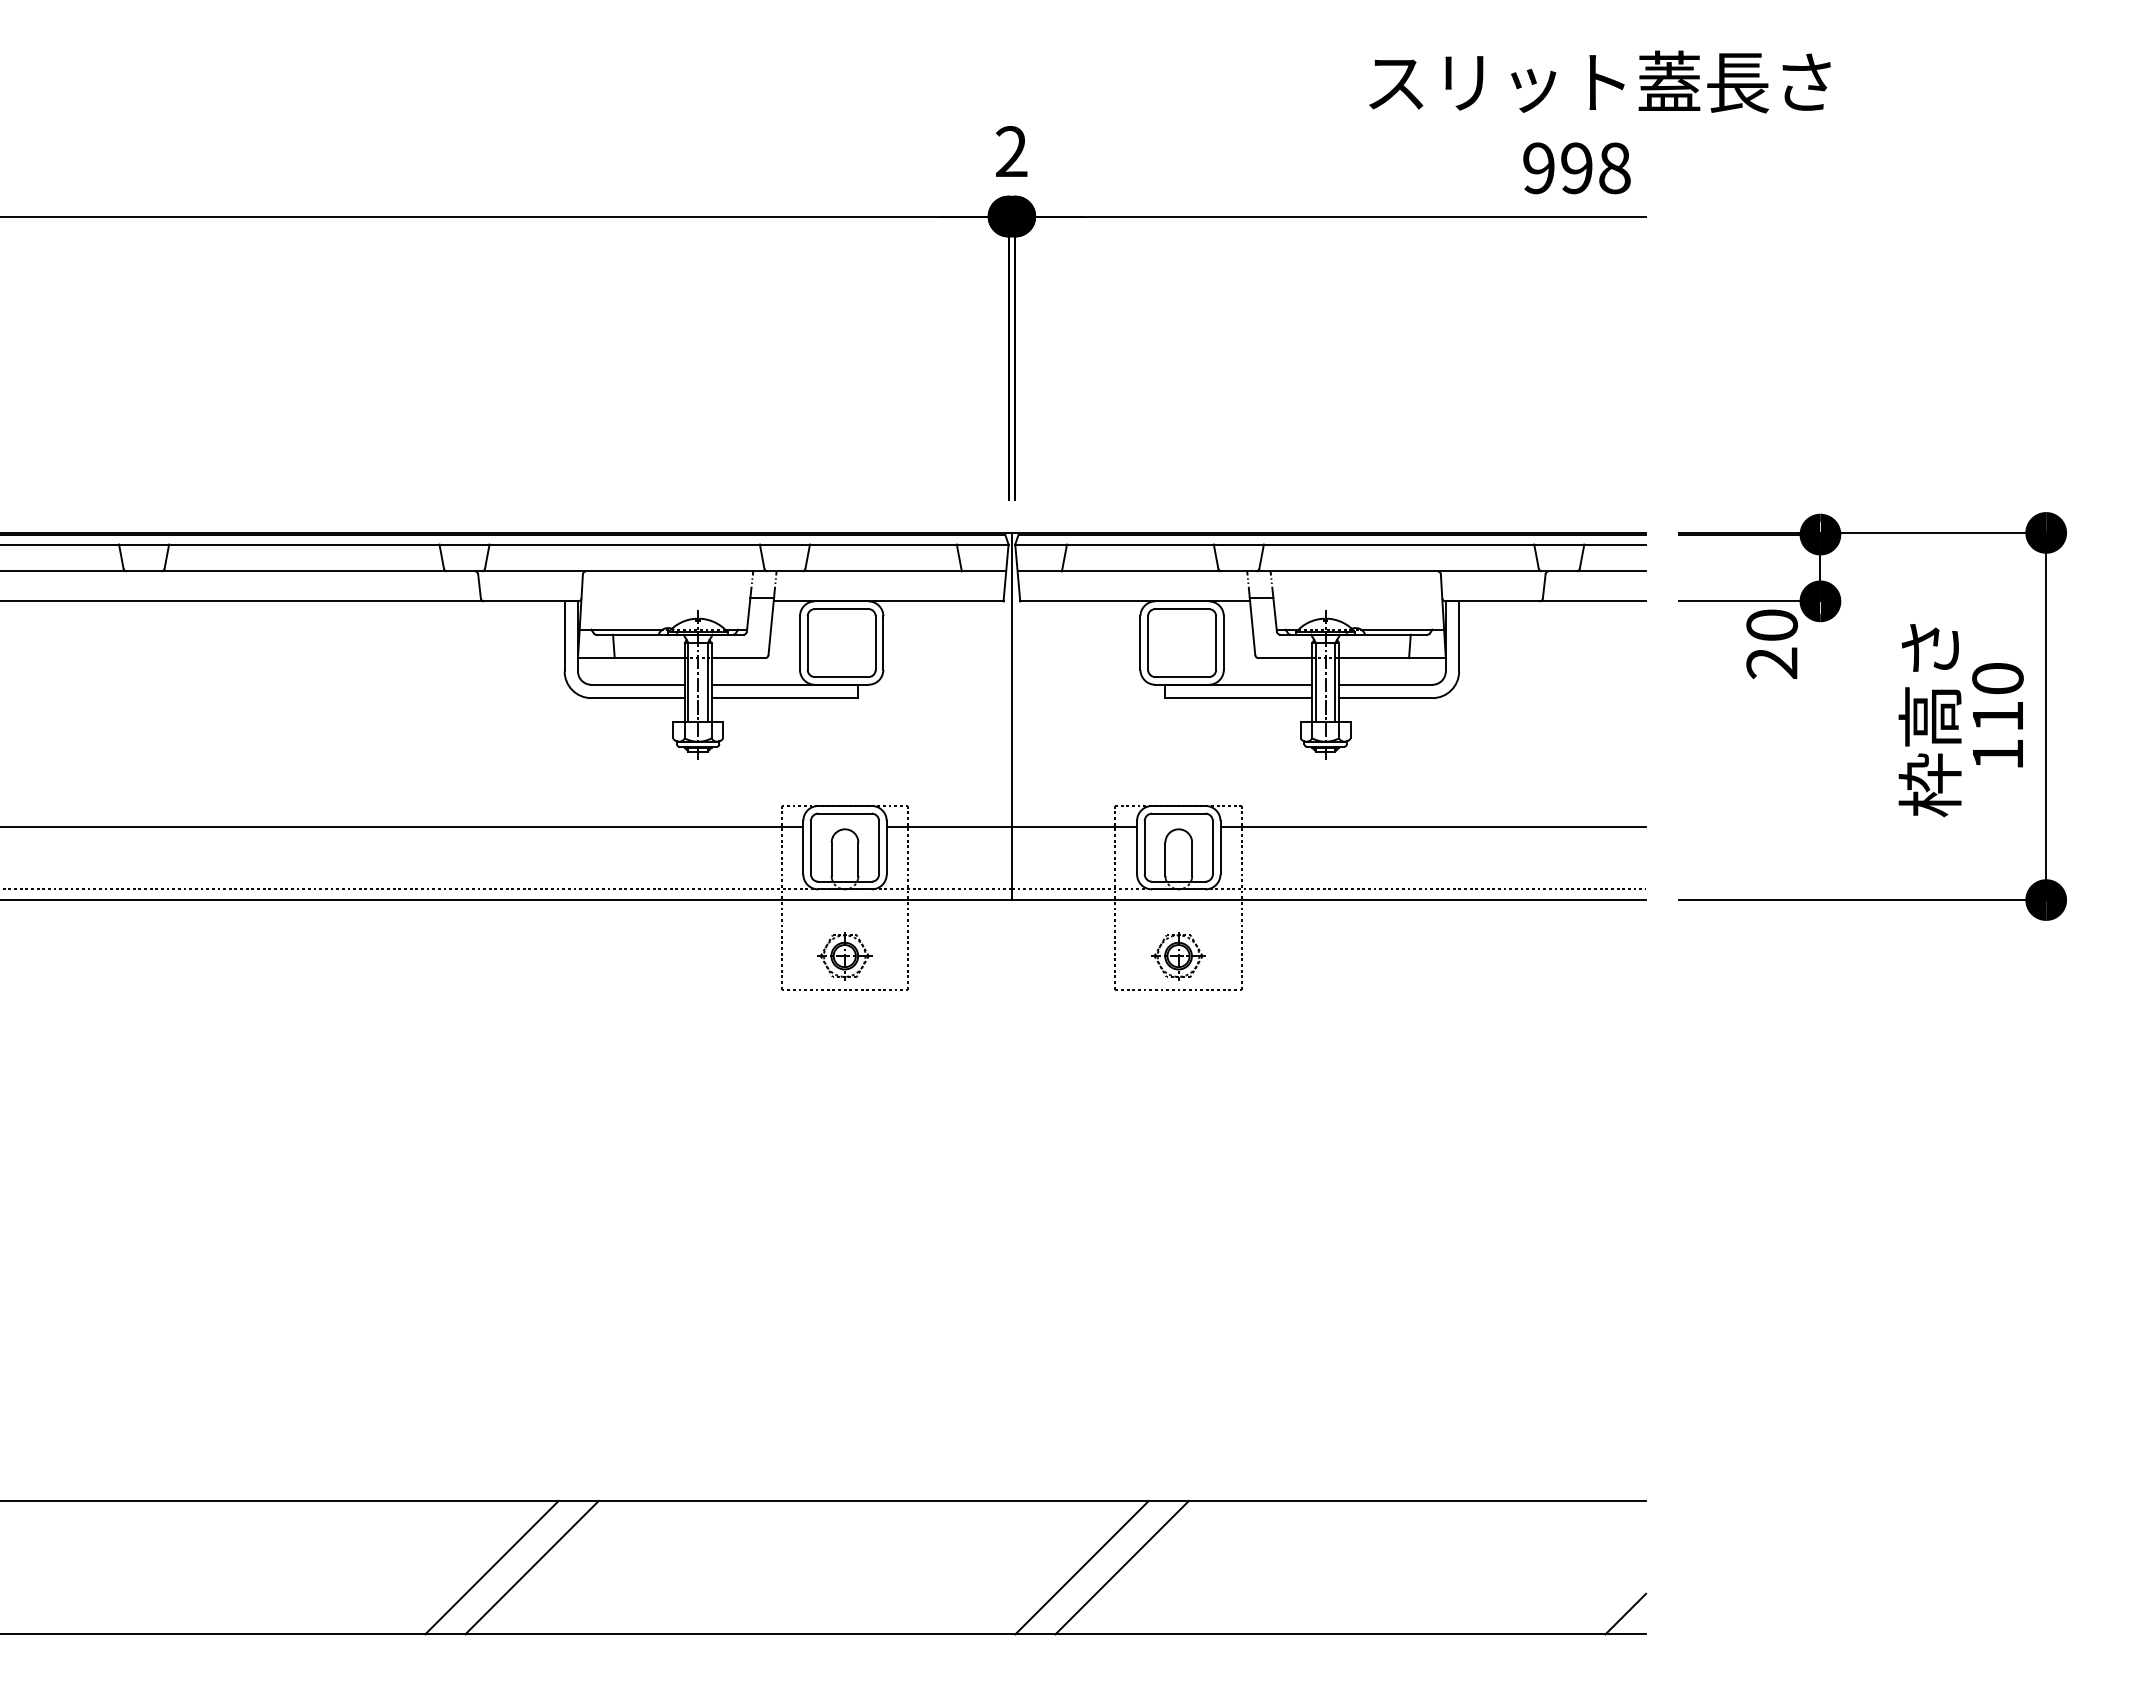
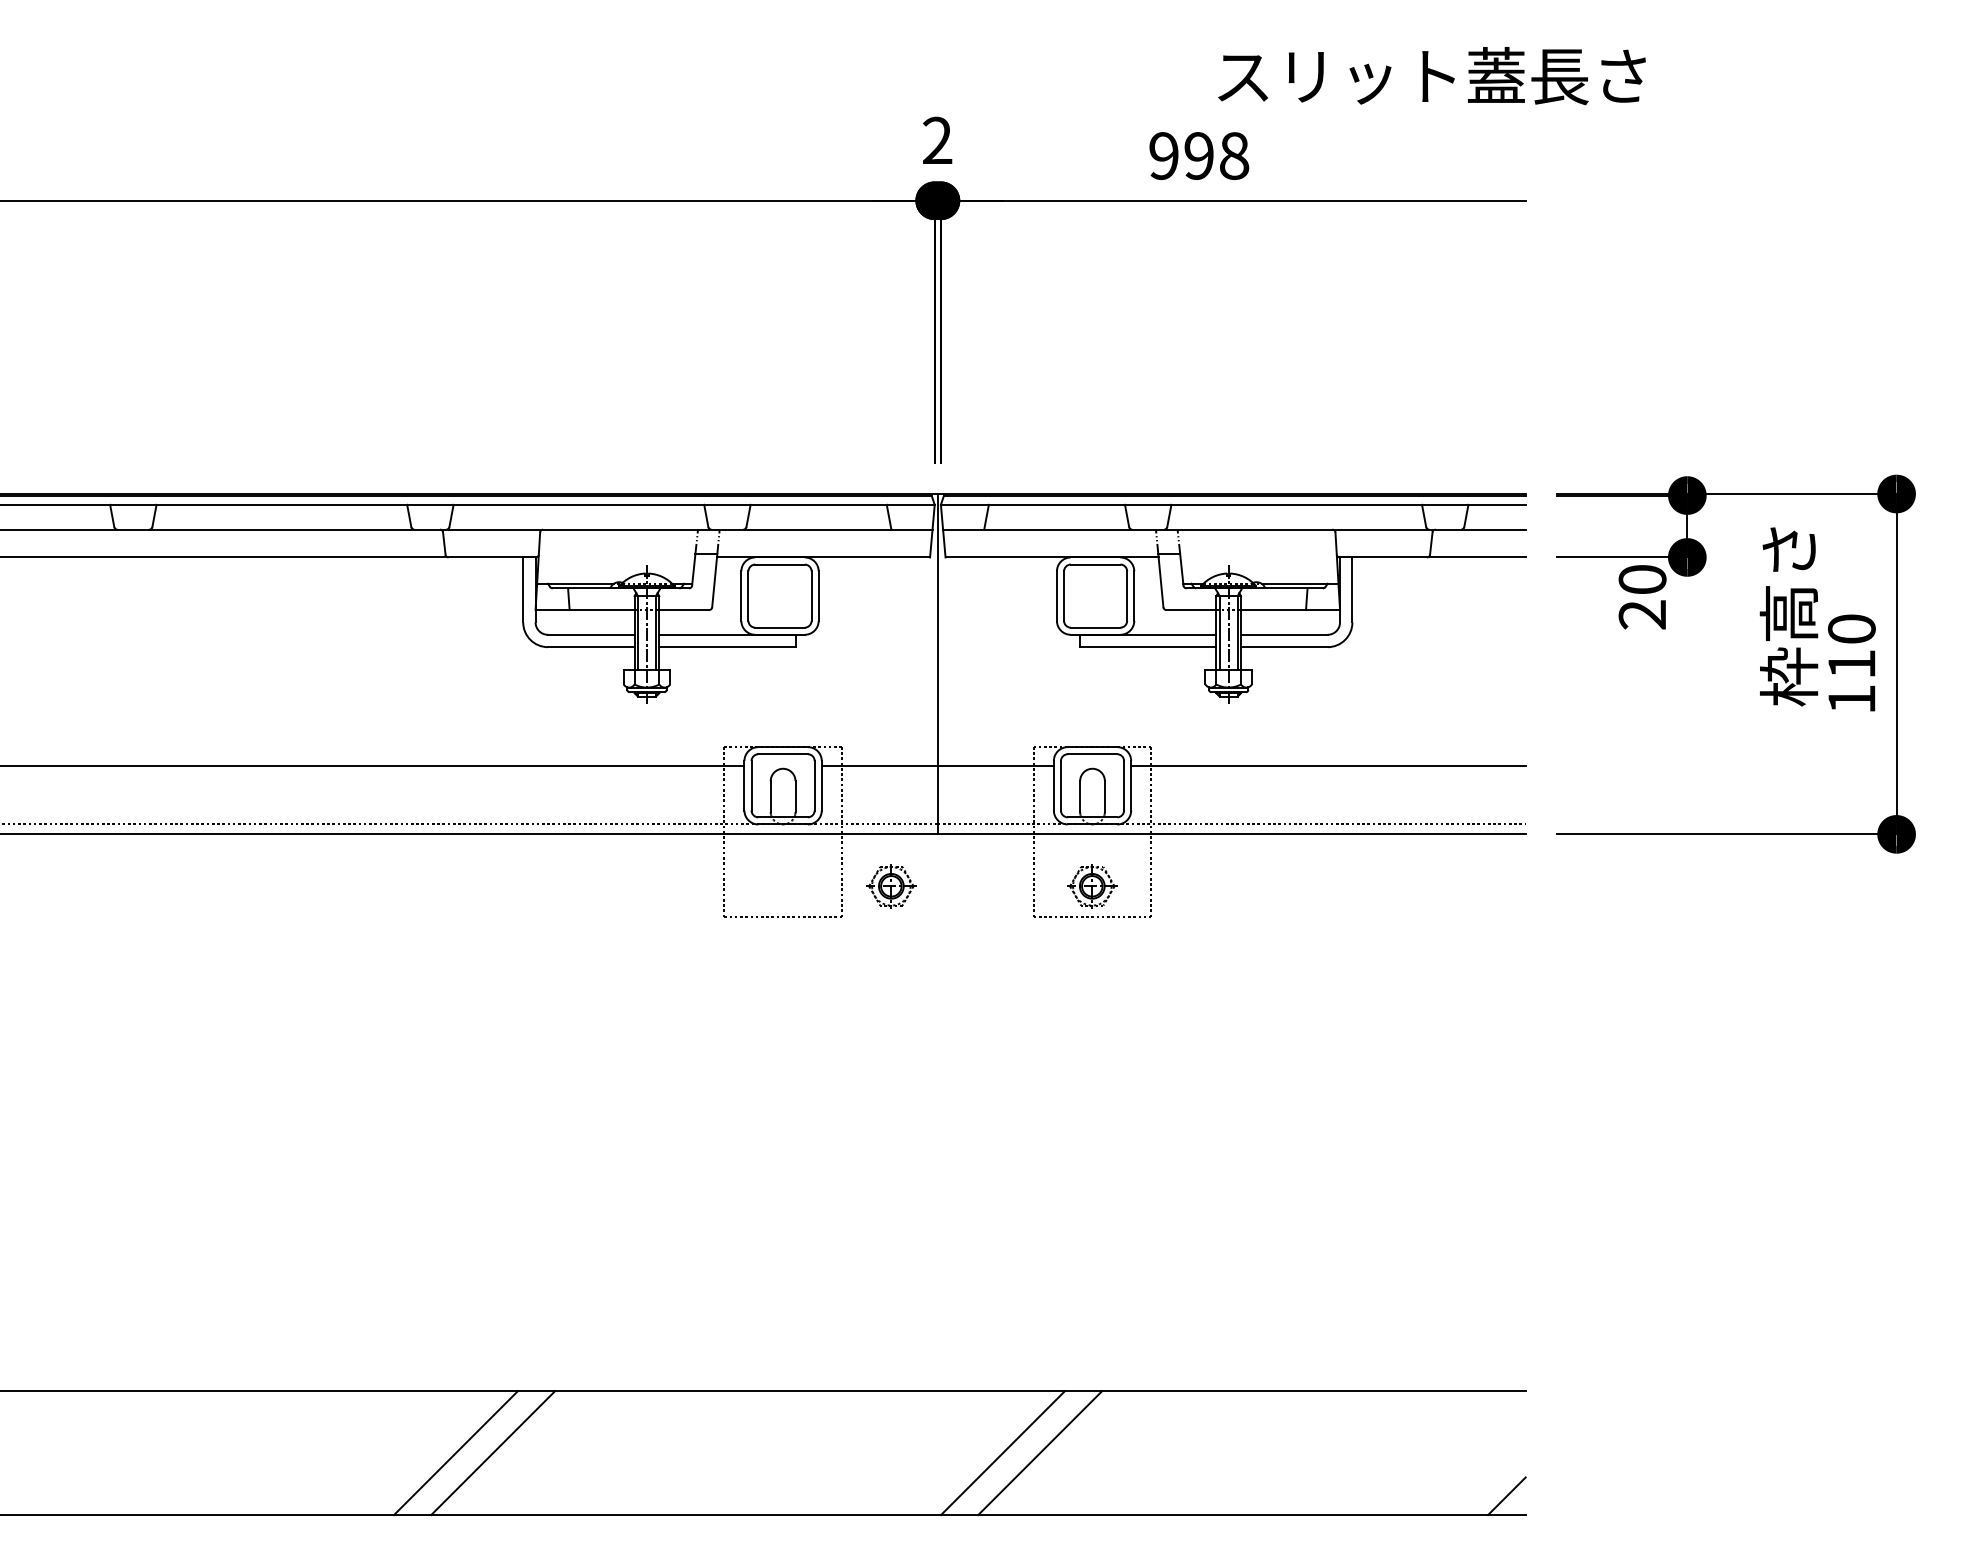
text: (1599, 81) -> (1431, 75), moved
text: (1576, 168) -> (1198, 156), moved
text: (1929, 720) -> (1788, 616), moved
part: (844, 956) -> (891, 886), moved

